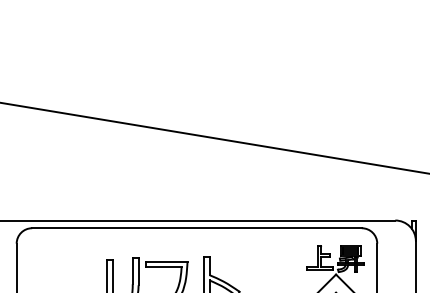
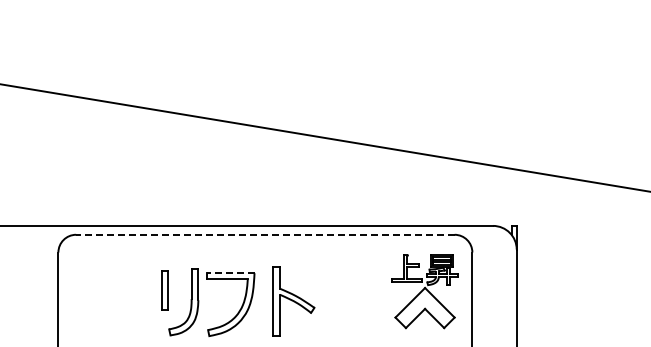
line: (196, 227) -> (264, 234), solid -> dashed
line: (166, 261) -> (230, 273), solid -> dashed

